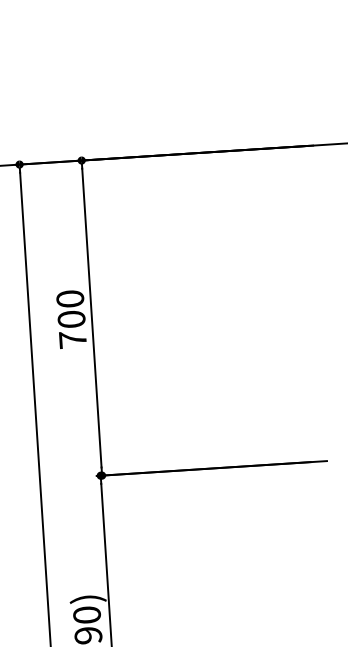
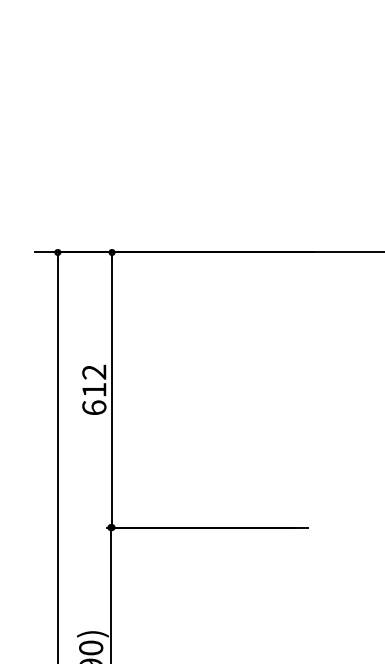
text: (71, 318) -> (94, 389), 700 -> 612

